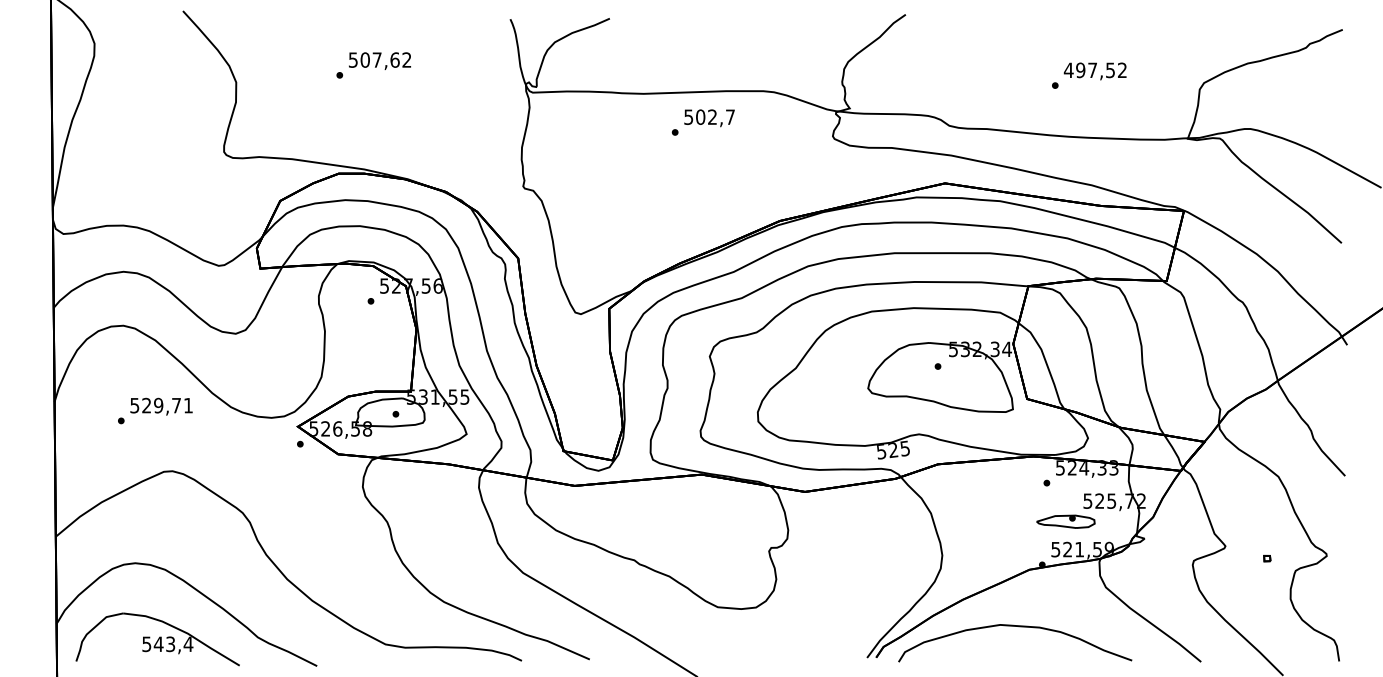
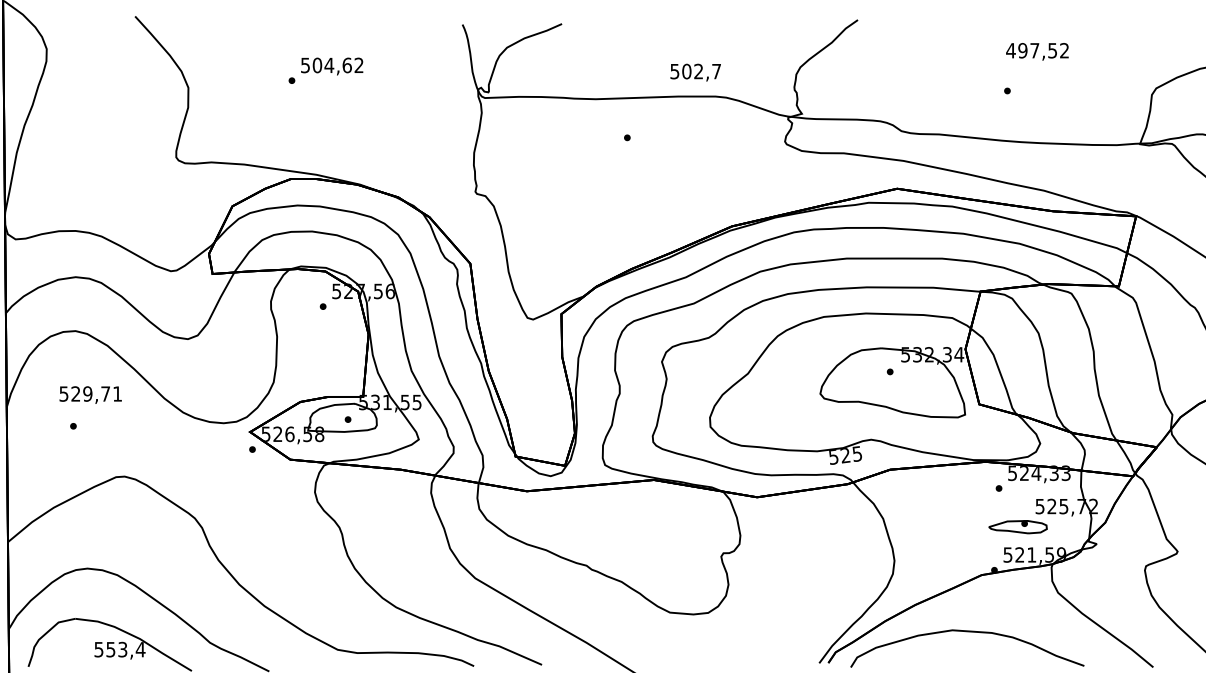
text: (377, 59) -> (329, 64), 507,62 -> 504,62
text: (1094, 71) -> (1036, 51), moved
text: (709, 118) -> (695, 72), moved
text: (161, 406) -> (90, 394), moved
text: (158, 644) -> (110, 649), 543,4 -> 553,4

